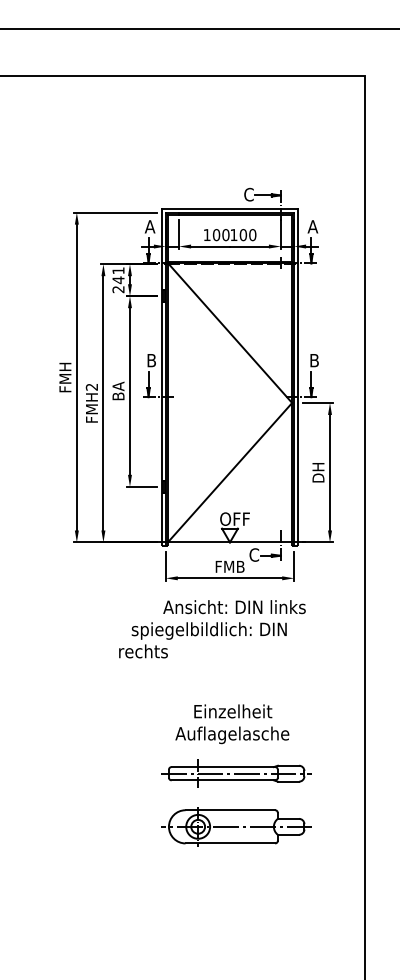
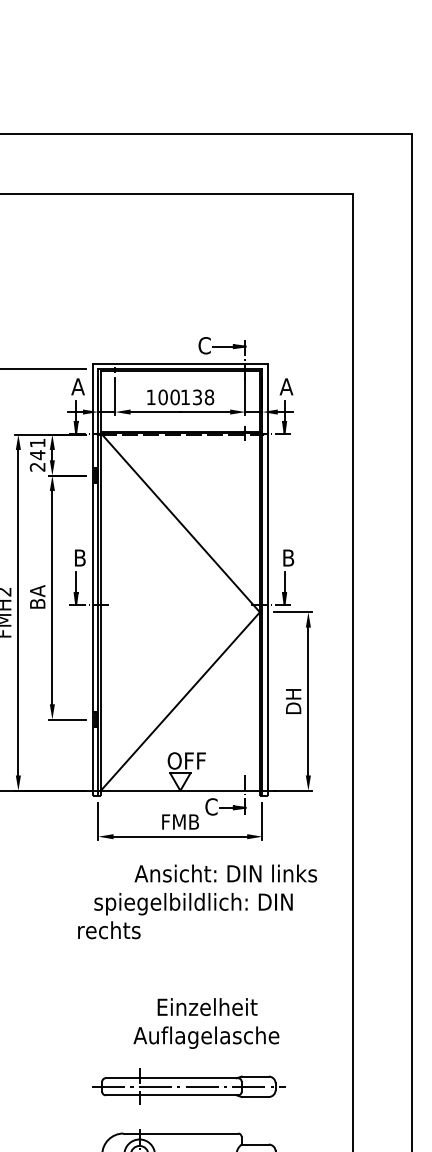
text: (247, 235) -> (202, 397), 100 -> 138
text: (212, 629) -> (197, 902), moved
text: (232, 724) -> (206, 1023), moved

